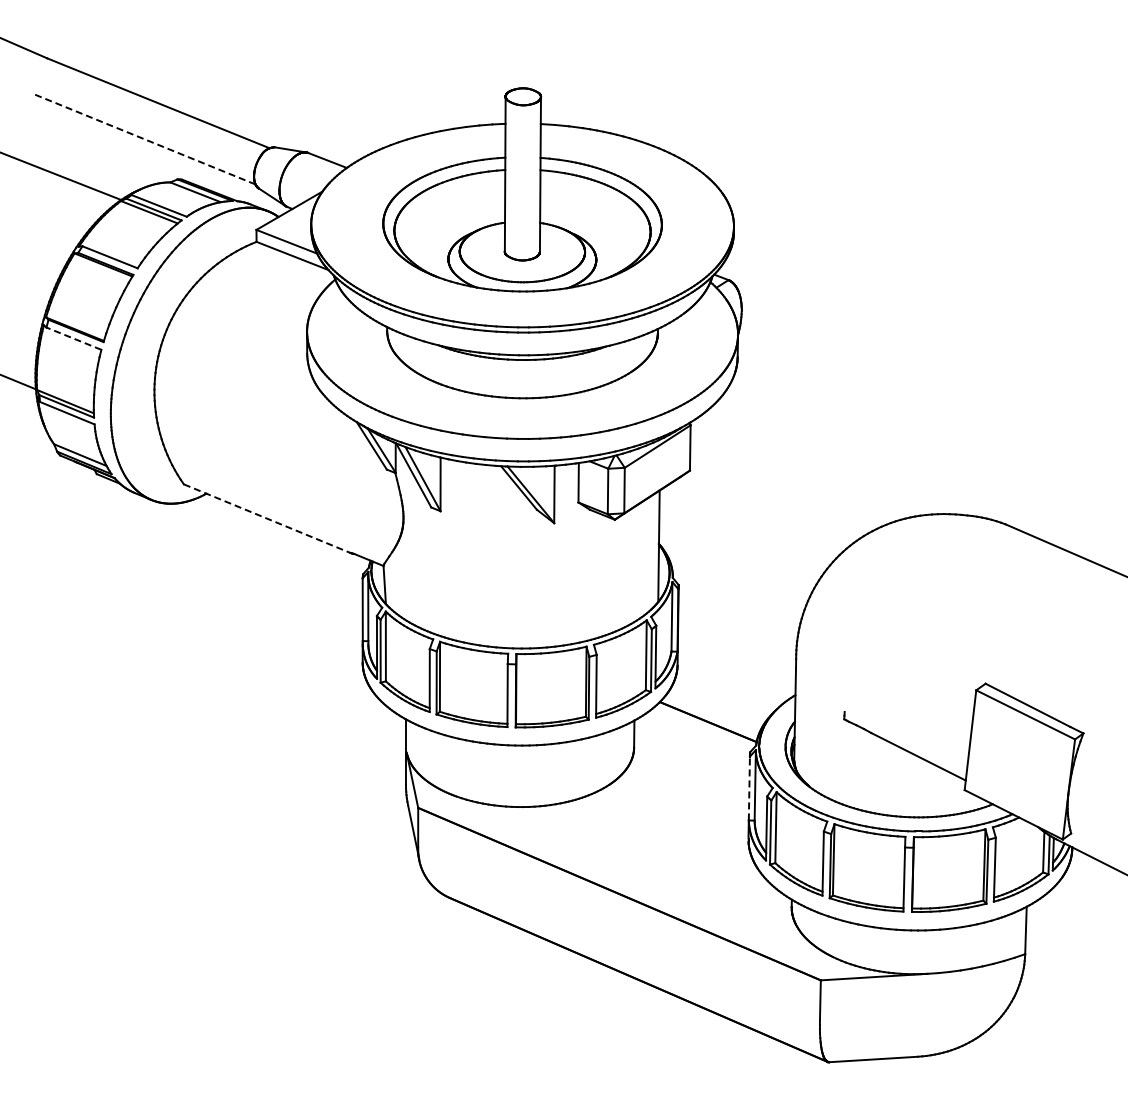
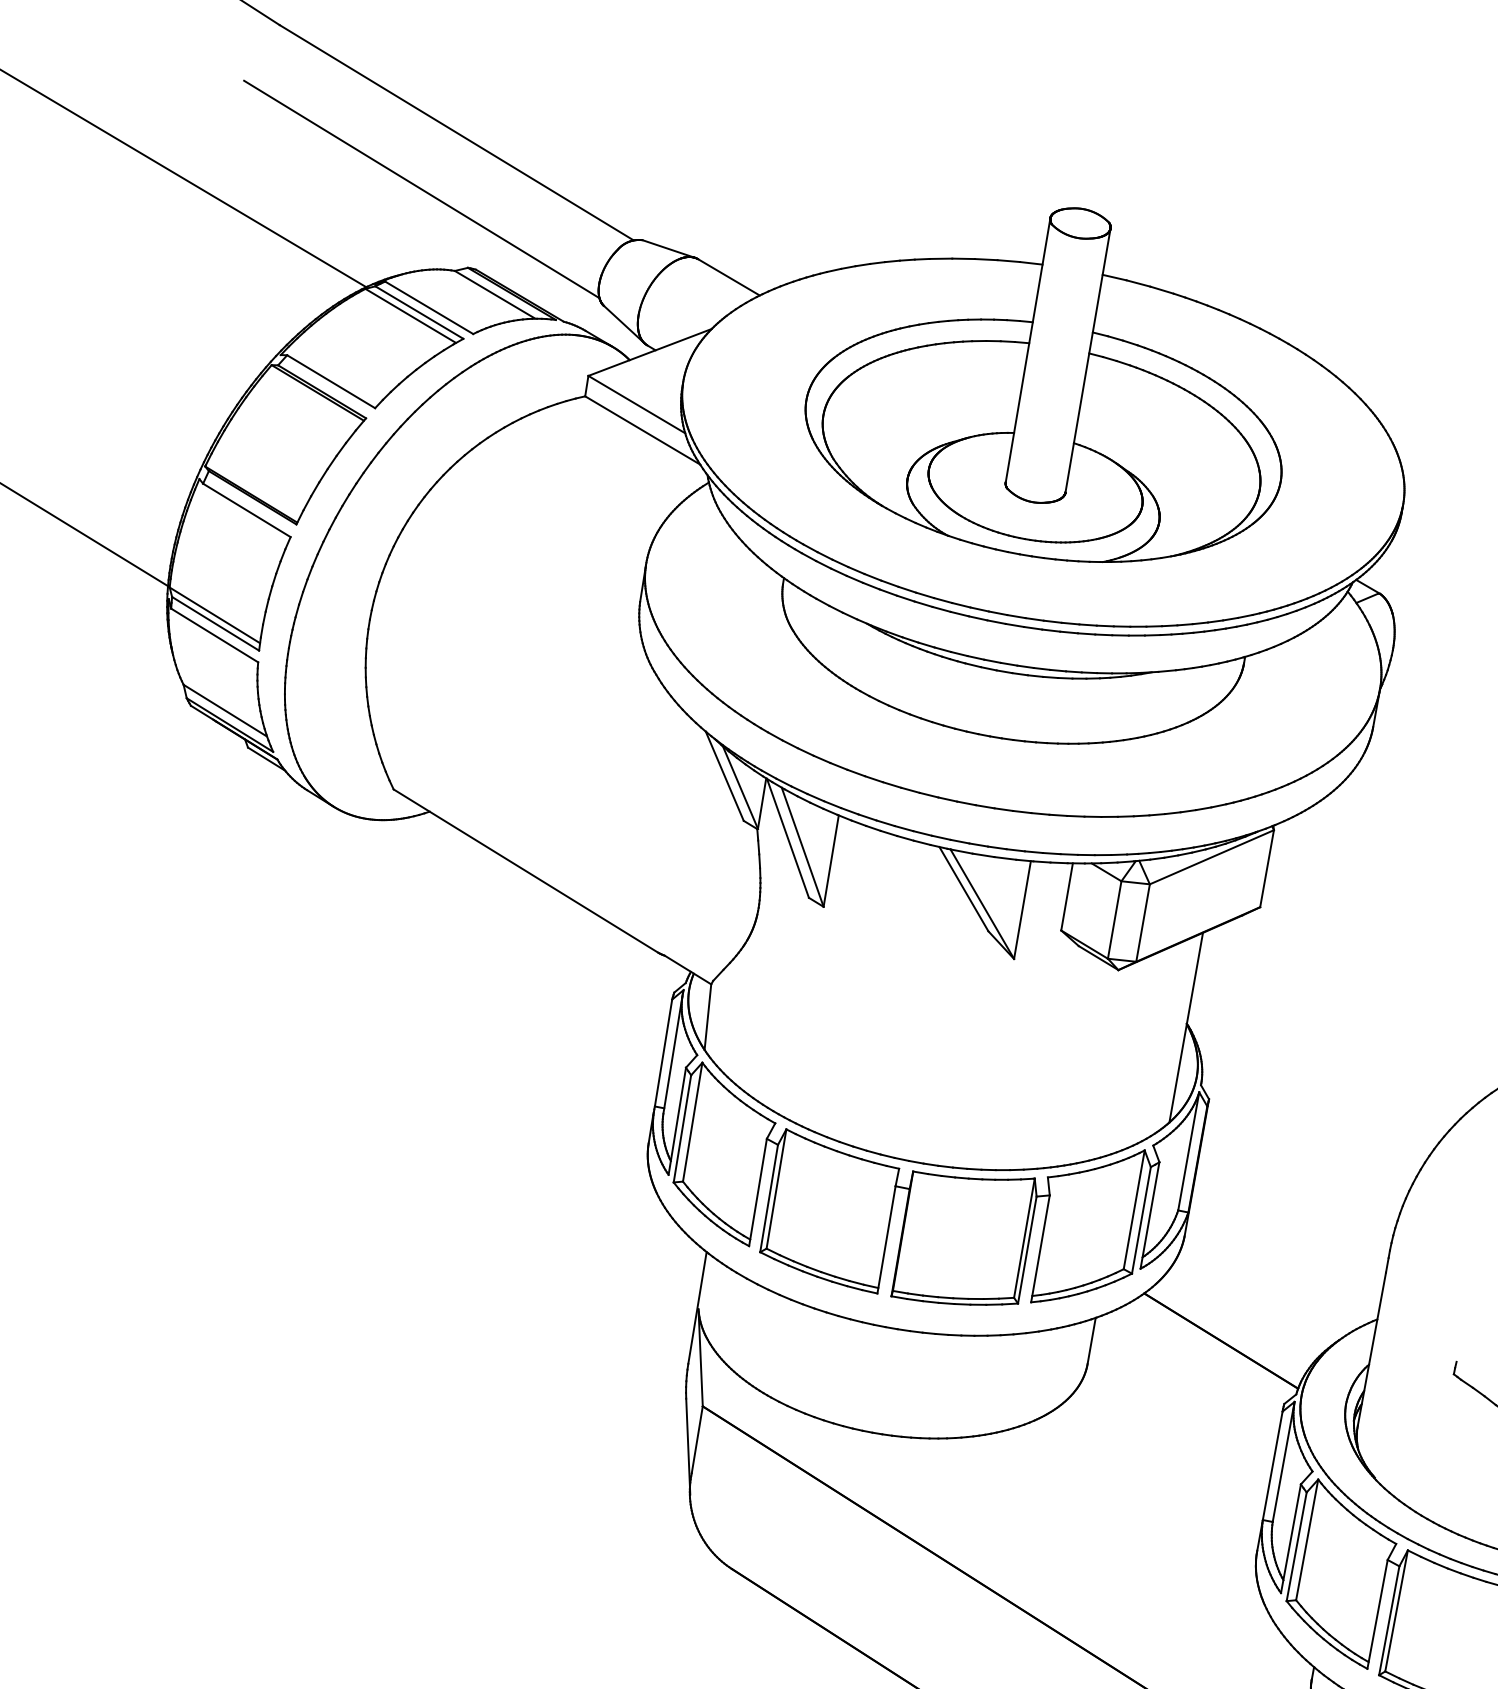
line: (143, 138) -> (421, 188), dashed -> solid
line: (73, 338) -> (246, 509), dashed -> solid
line: (267, 518) -> (526, 870), dashed -> solid
line: (749, 788) -> (1272, 1465), dashed -> solid

